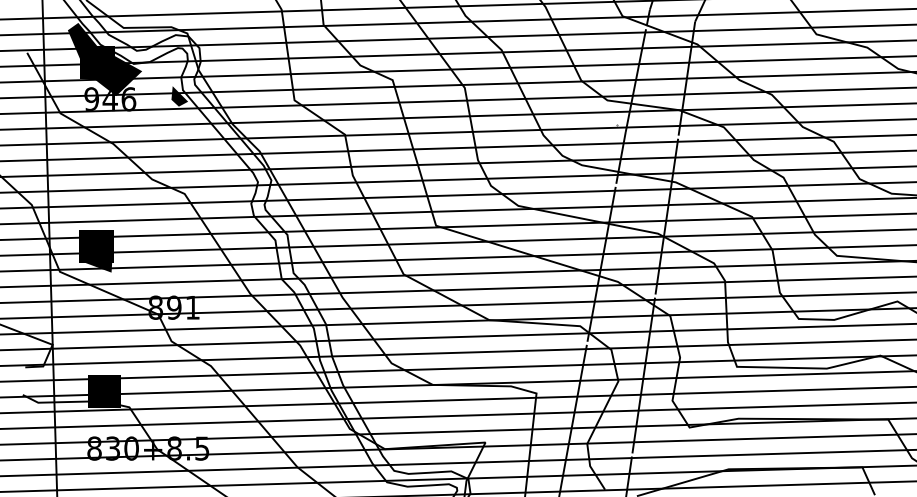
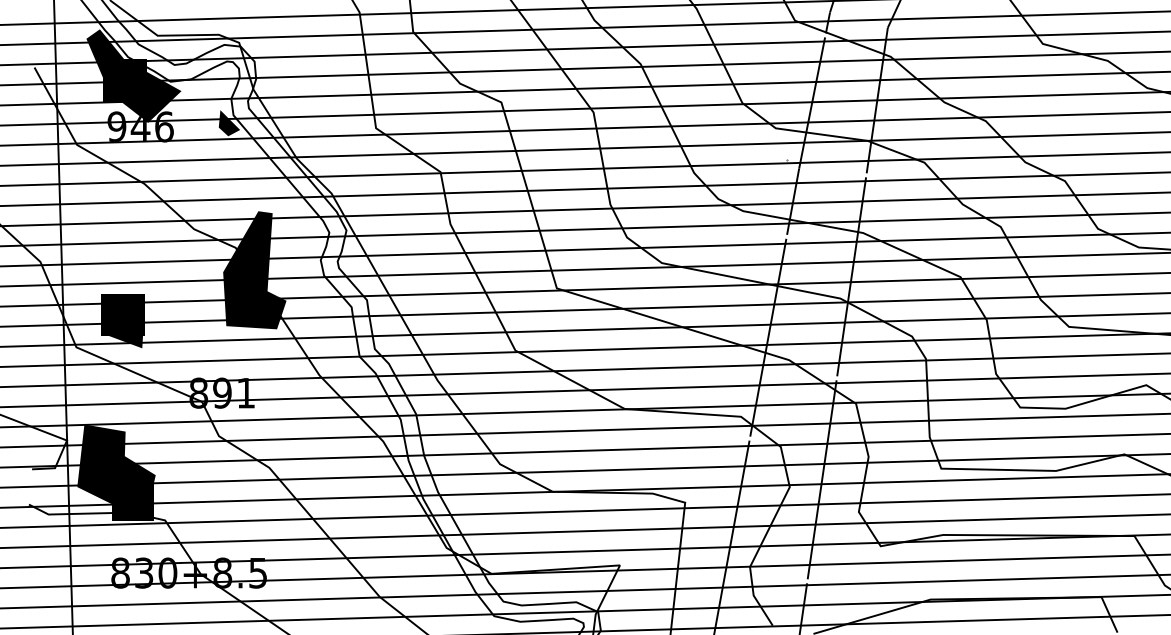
fill: (199, 211) -> (254, 270), added
fill: (91, 367) -> (116, 469), added

